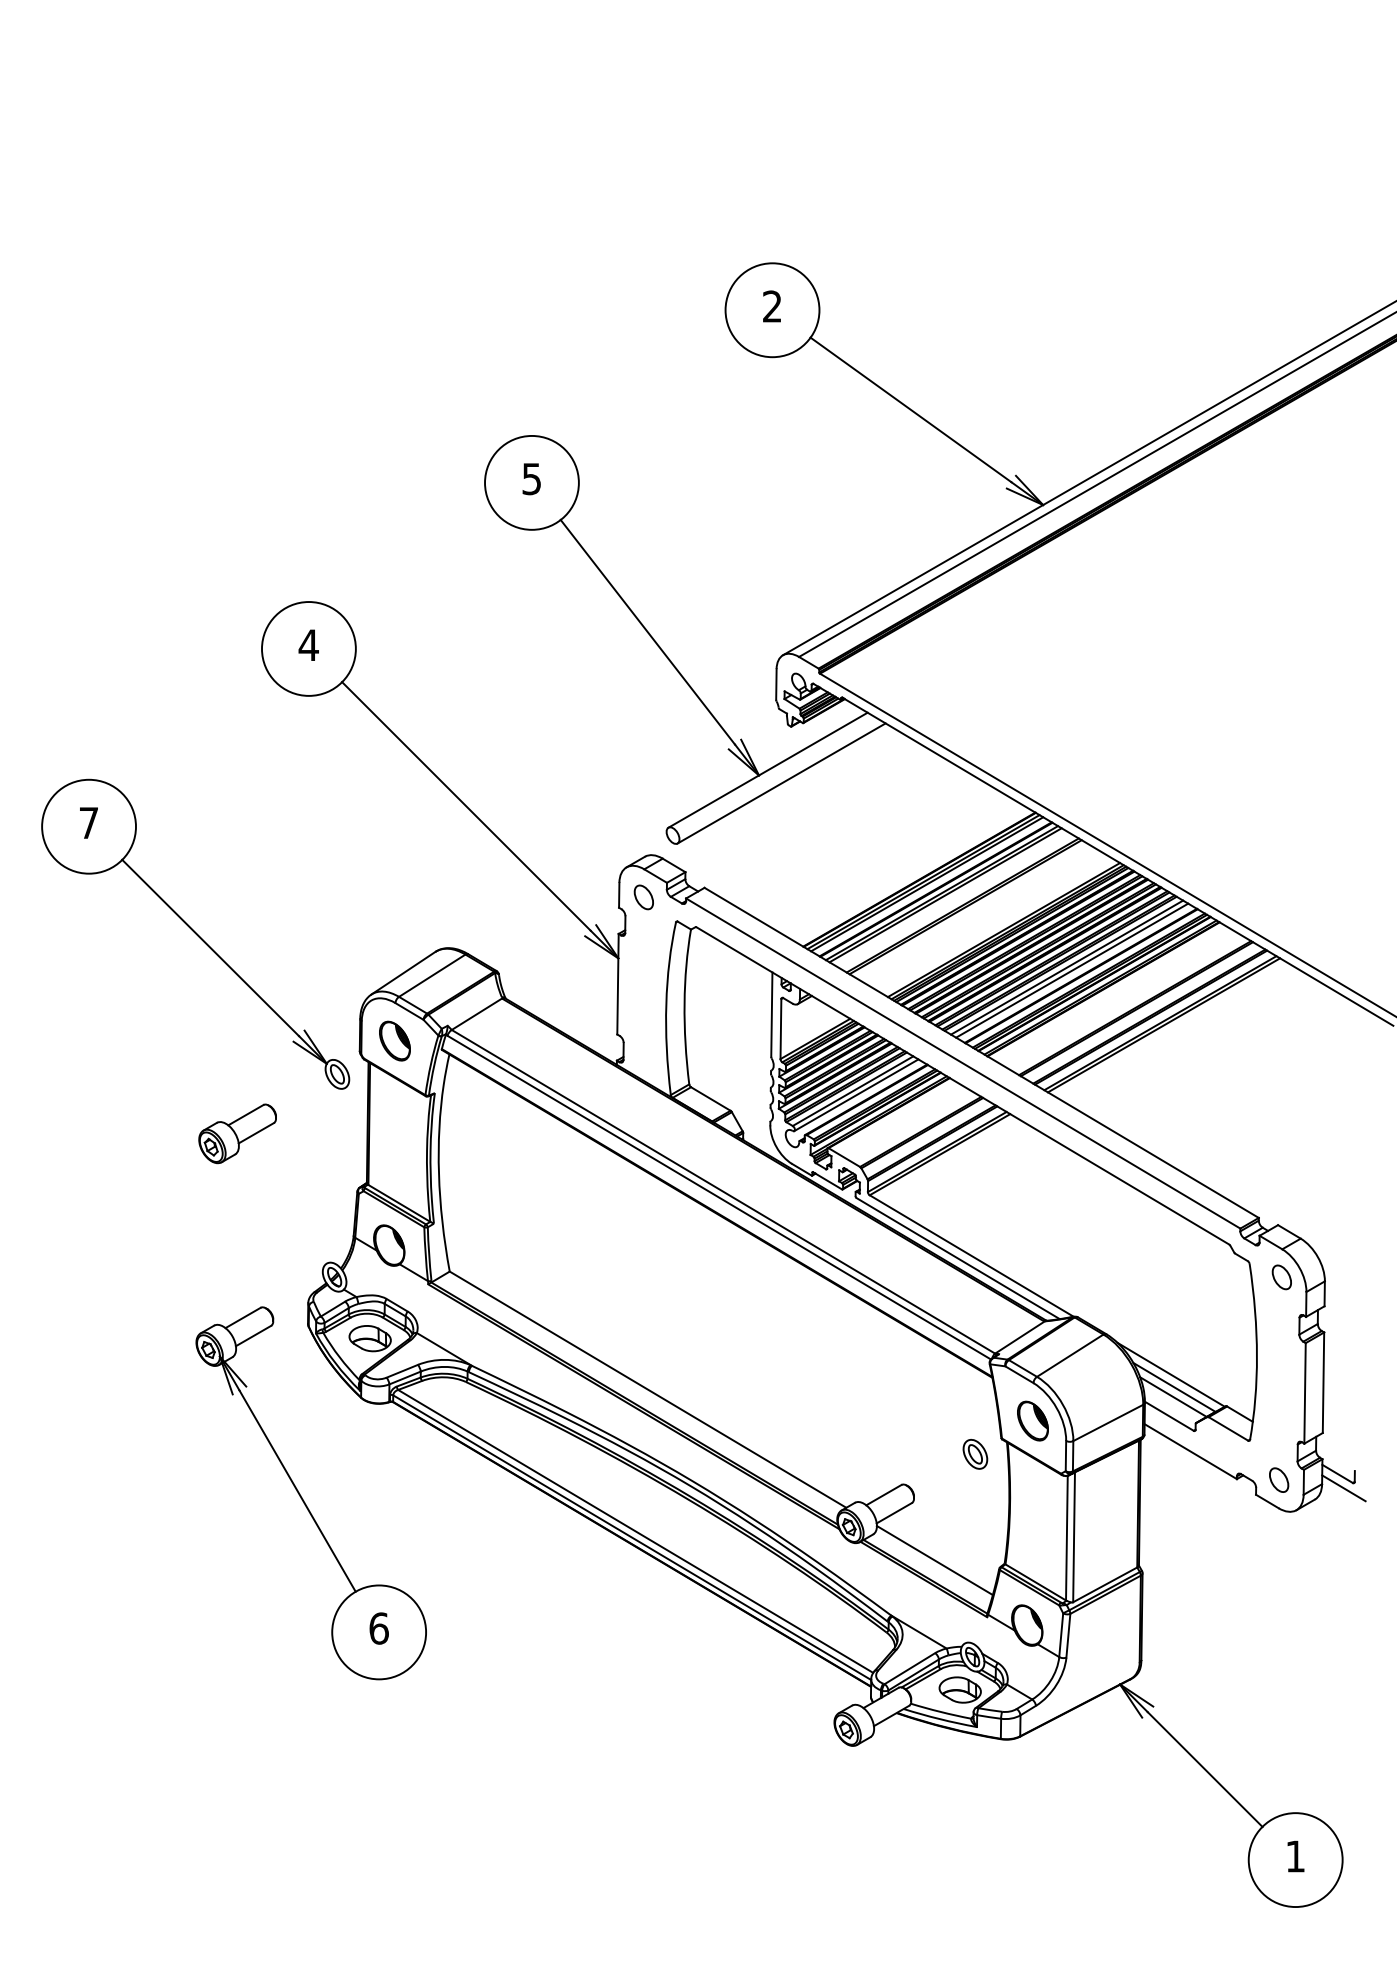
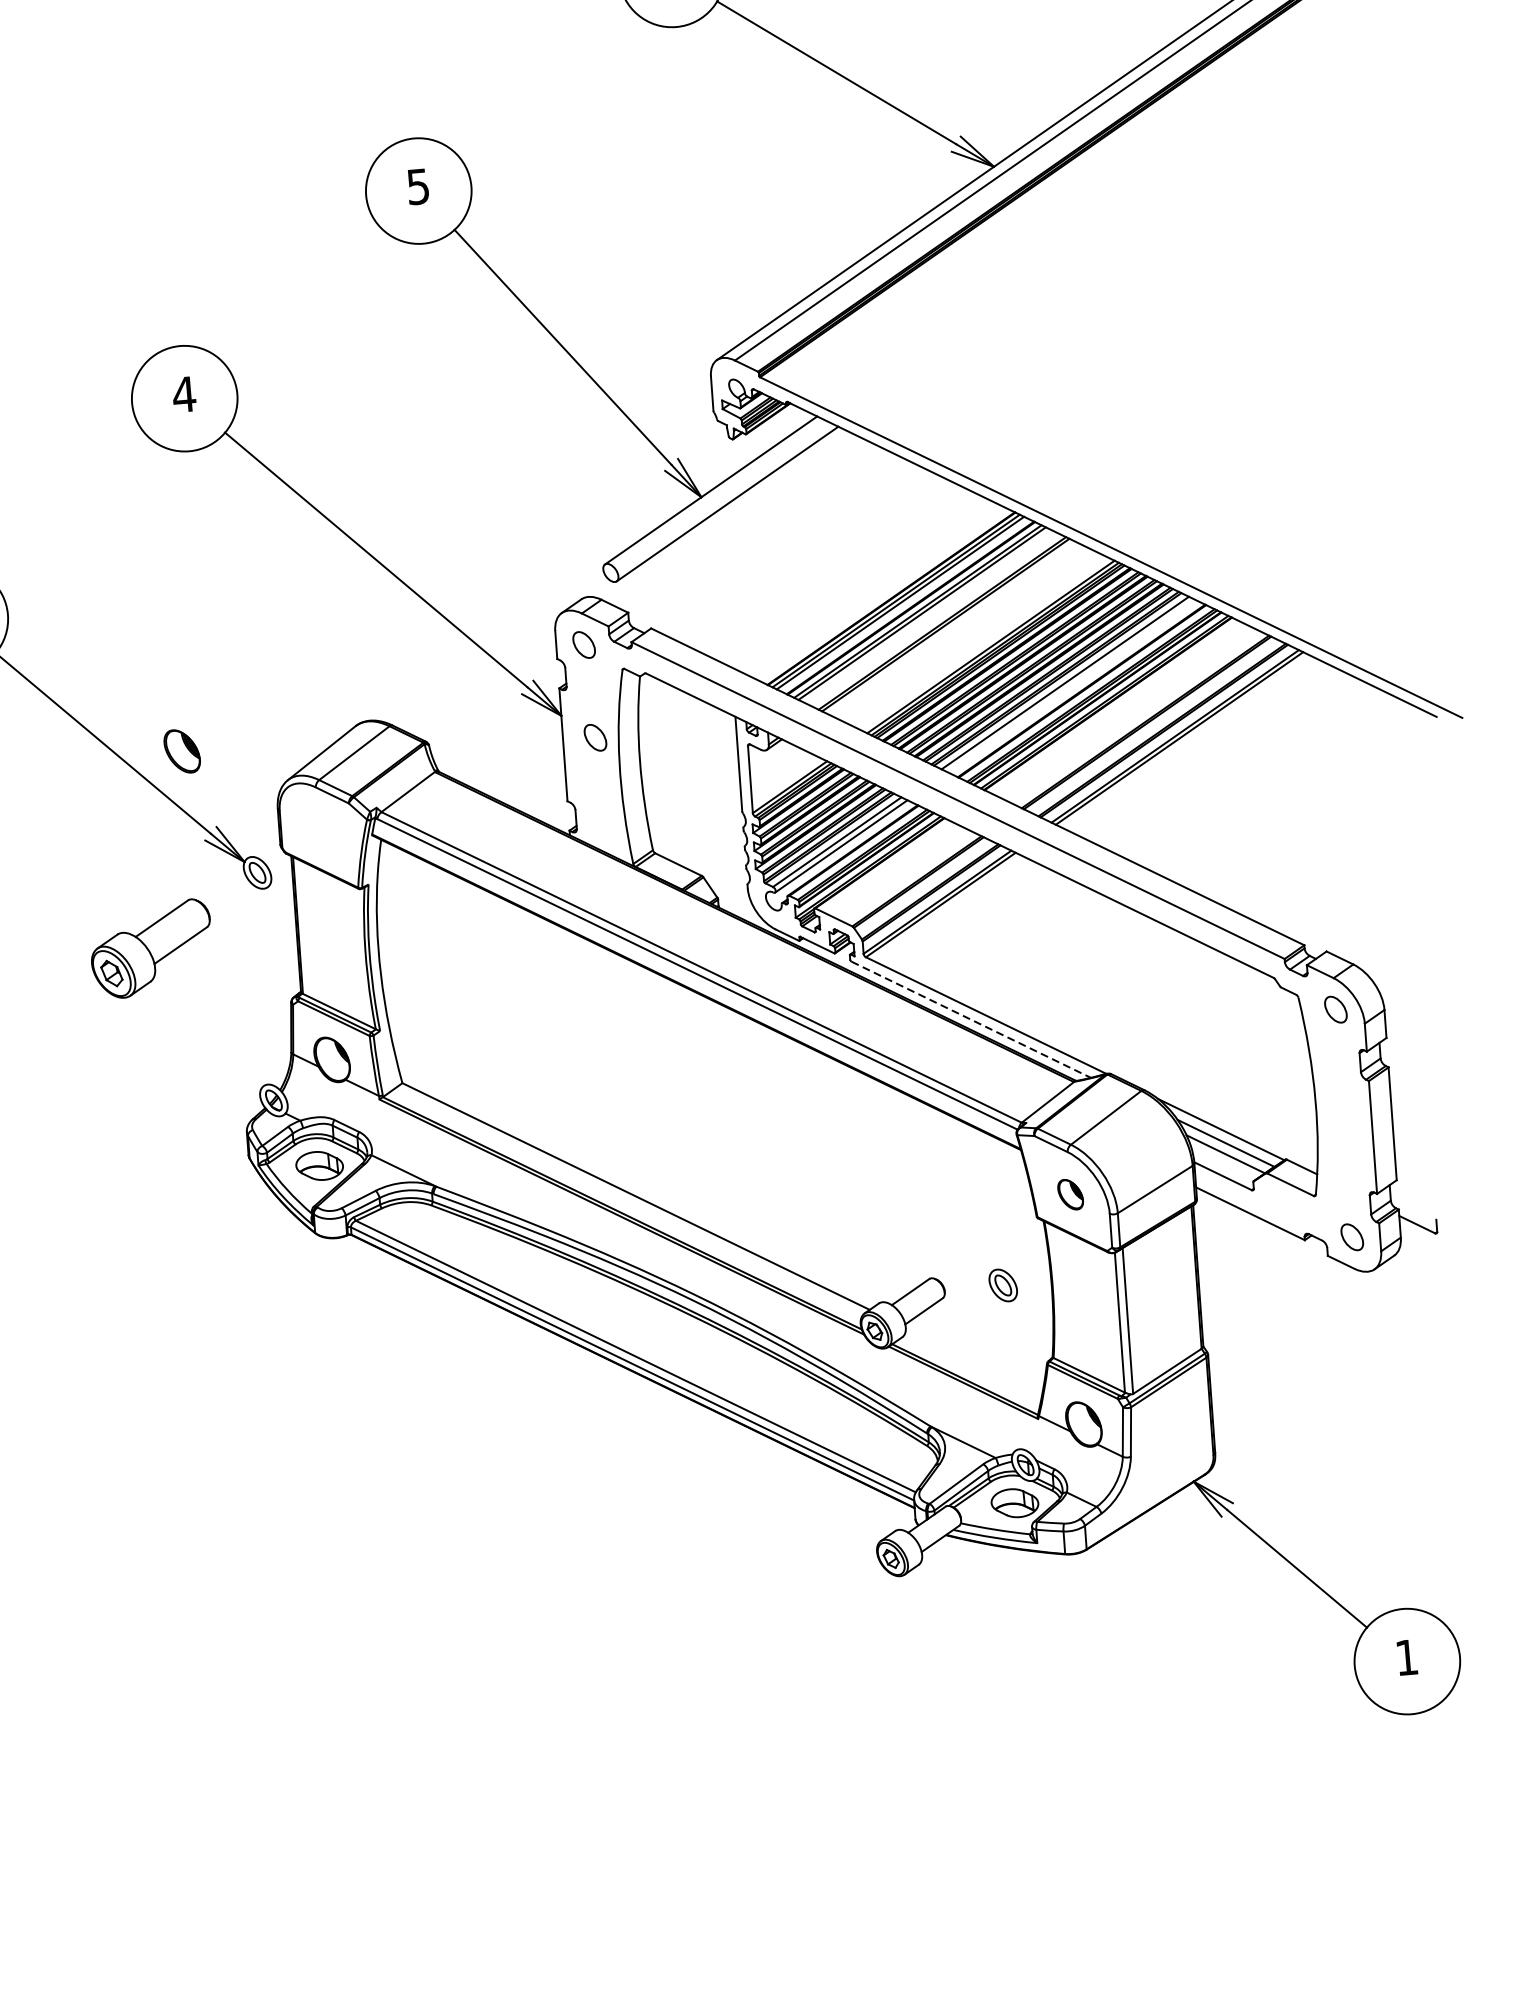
line: (1072, 970) -> (1071, 685), removed
part: (646, 980) -> (595, 737), added
part: (394, 1040) -> (181, 750), moved
part: (237, 1133) -> (151, 948), size x1.4
line: (958, 1258) -> (971, 1019), solid -> dashed
part: (1032, 1420) -> (1070, 1194), size x0.7
part: (975, 1454) -> (1003, 1285), moved
line: (1343, 1488) -> (1425, 1240), removed
part: (302, 1497) -> (259, 1350), removed
line: (934, 1560) -> (973, 1360), removed

